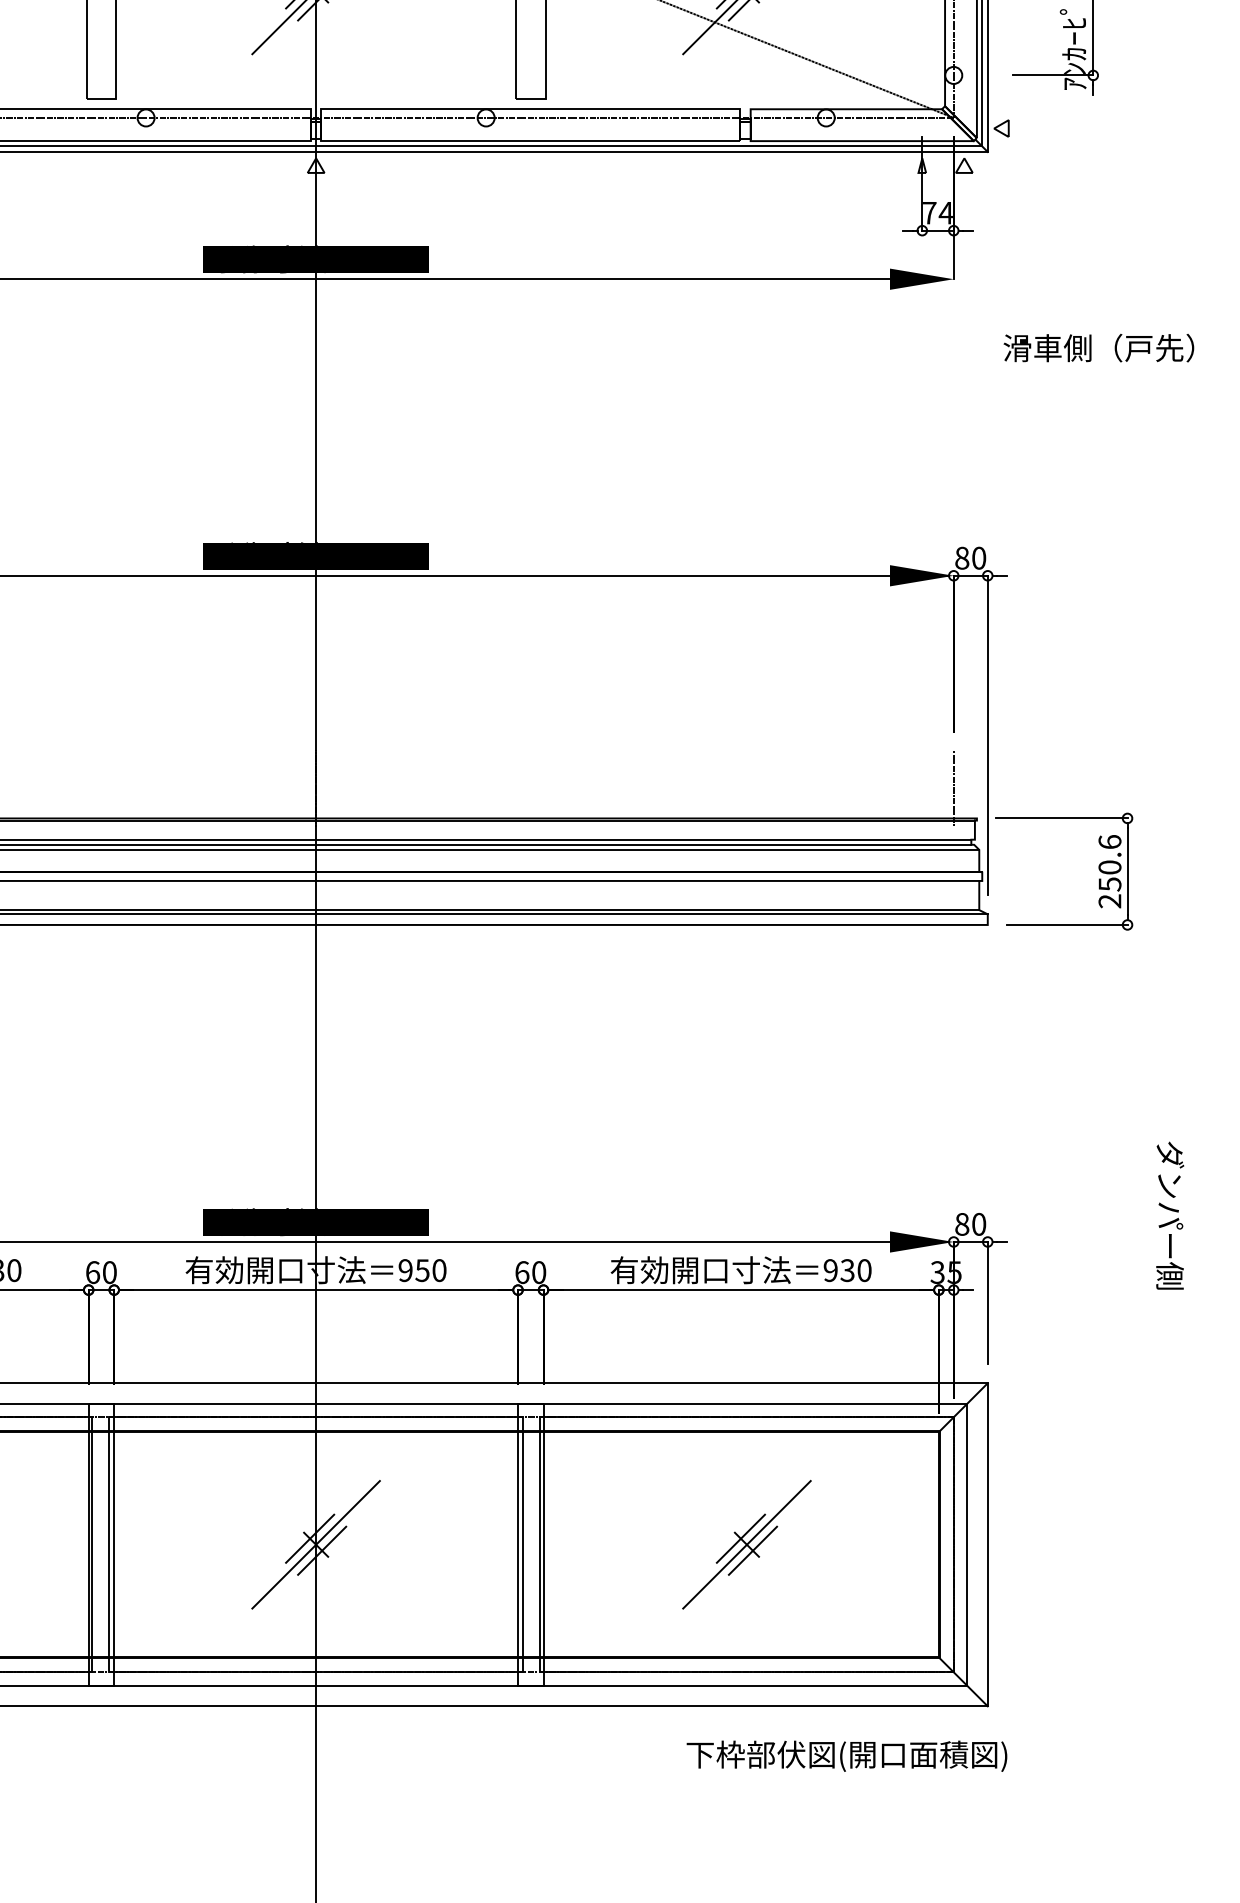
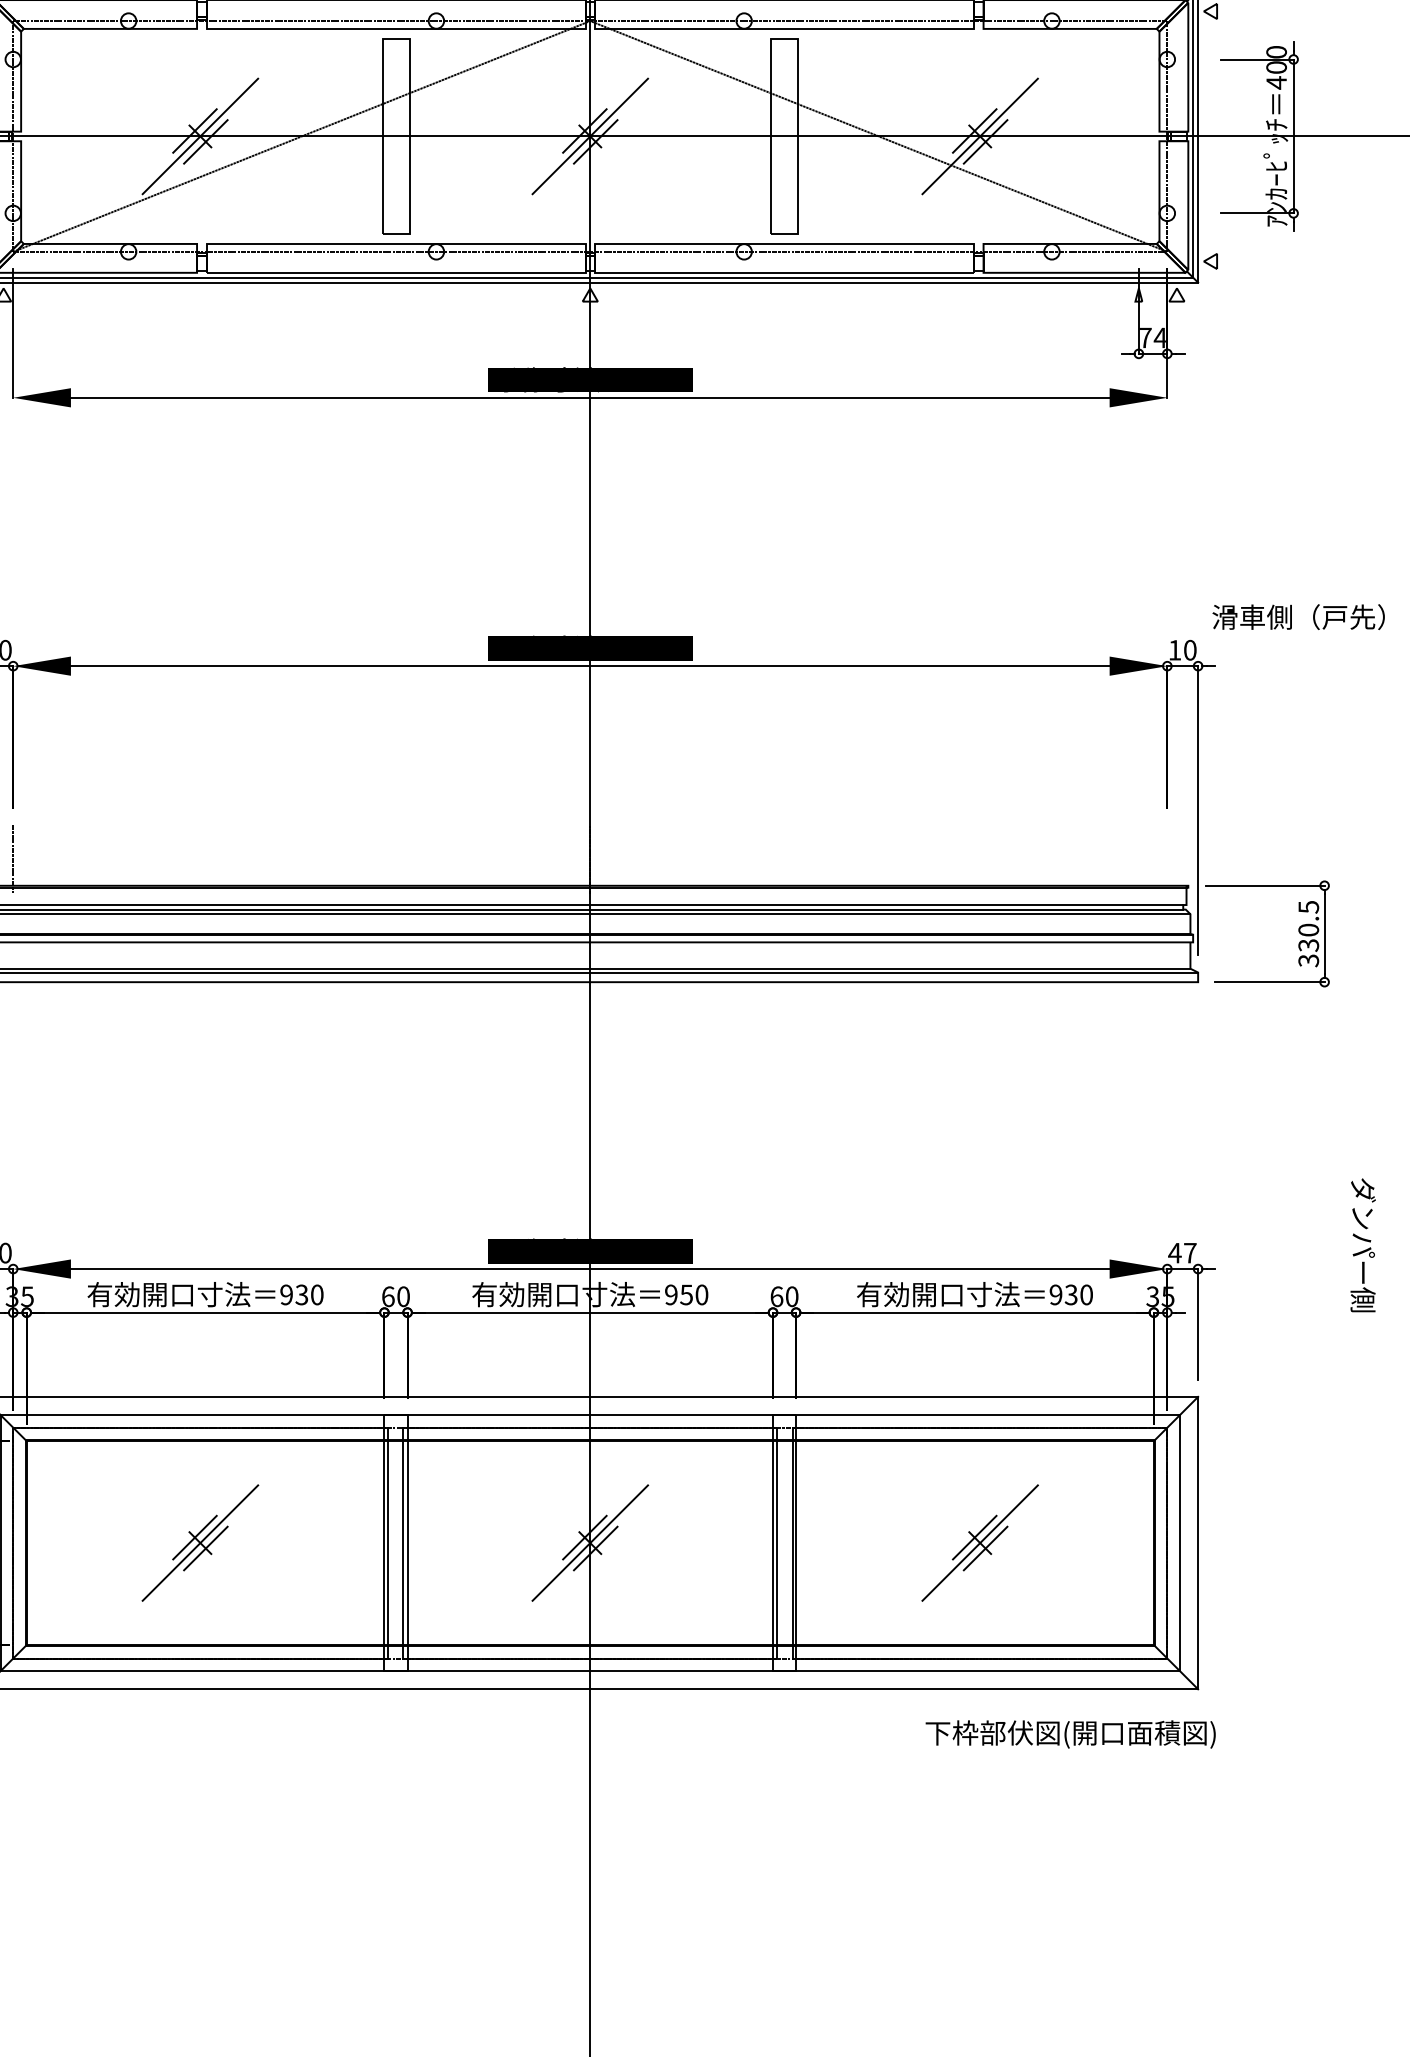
text: (1098, 347) -> (1298, 616), moved
text: (961, 558) -> (1174, 650), 80 -> 10
line: (953, 788) -> (1167, 858), removed
text: (1109, 871) -> (1308, 933), 250.6 -> 330.5
text: (970, 1223) -> (1182, 1252), 80 -> 47

